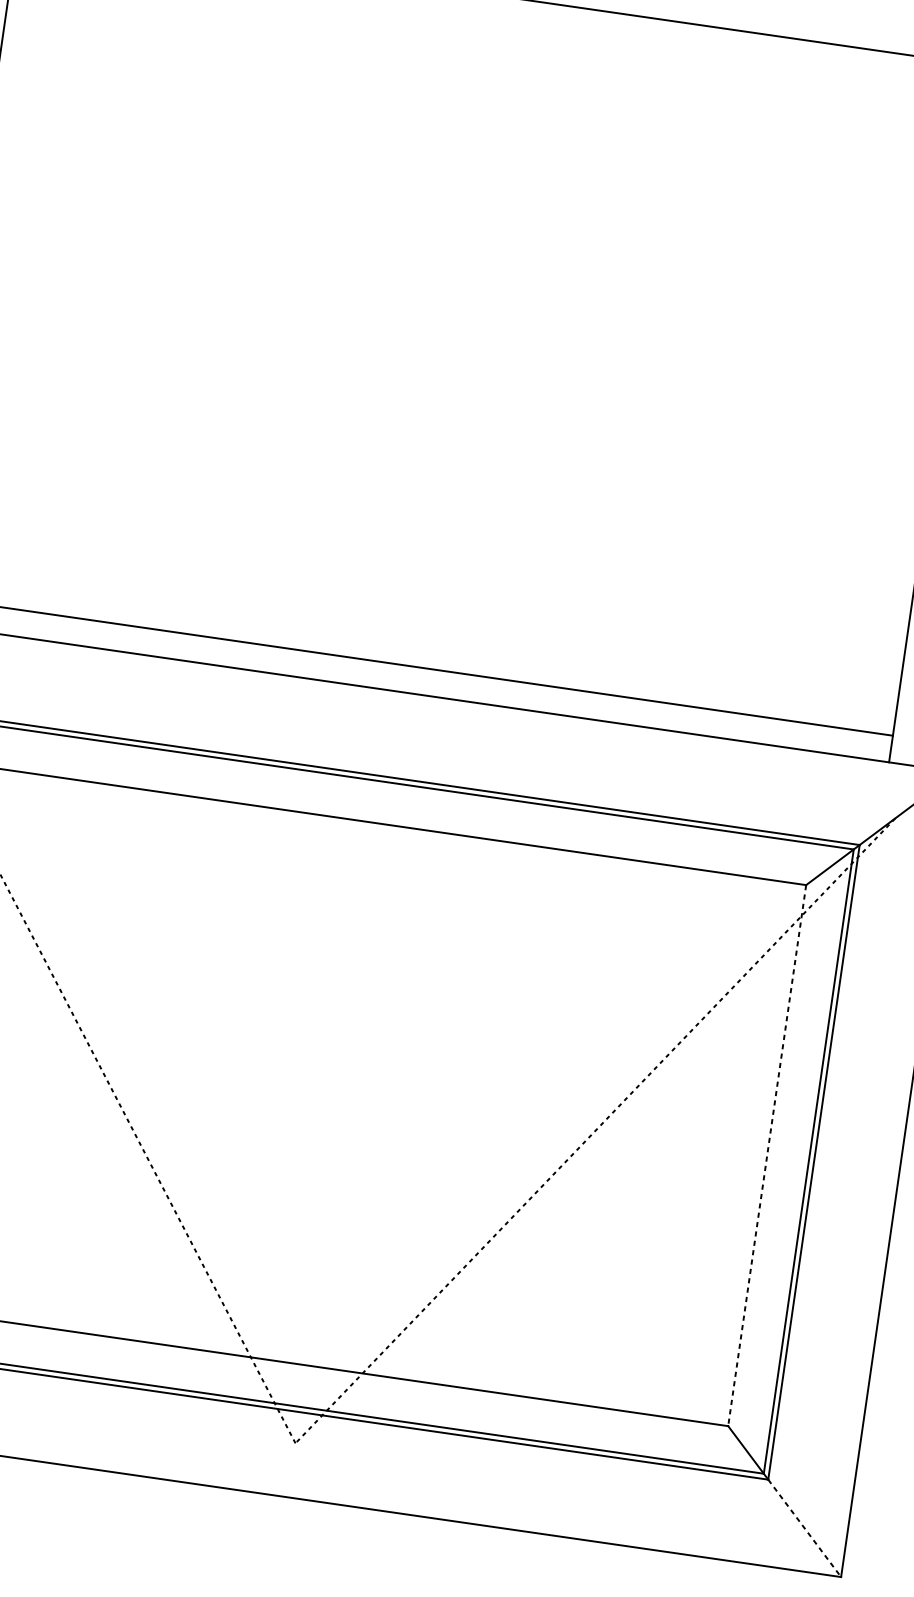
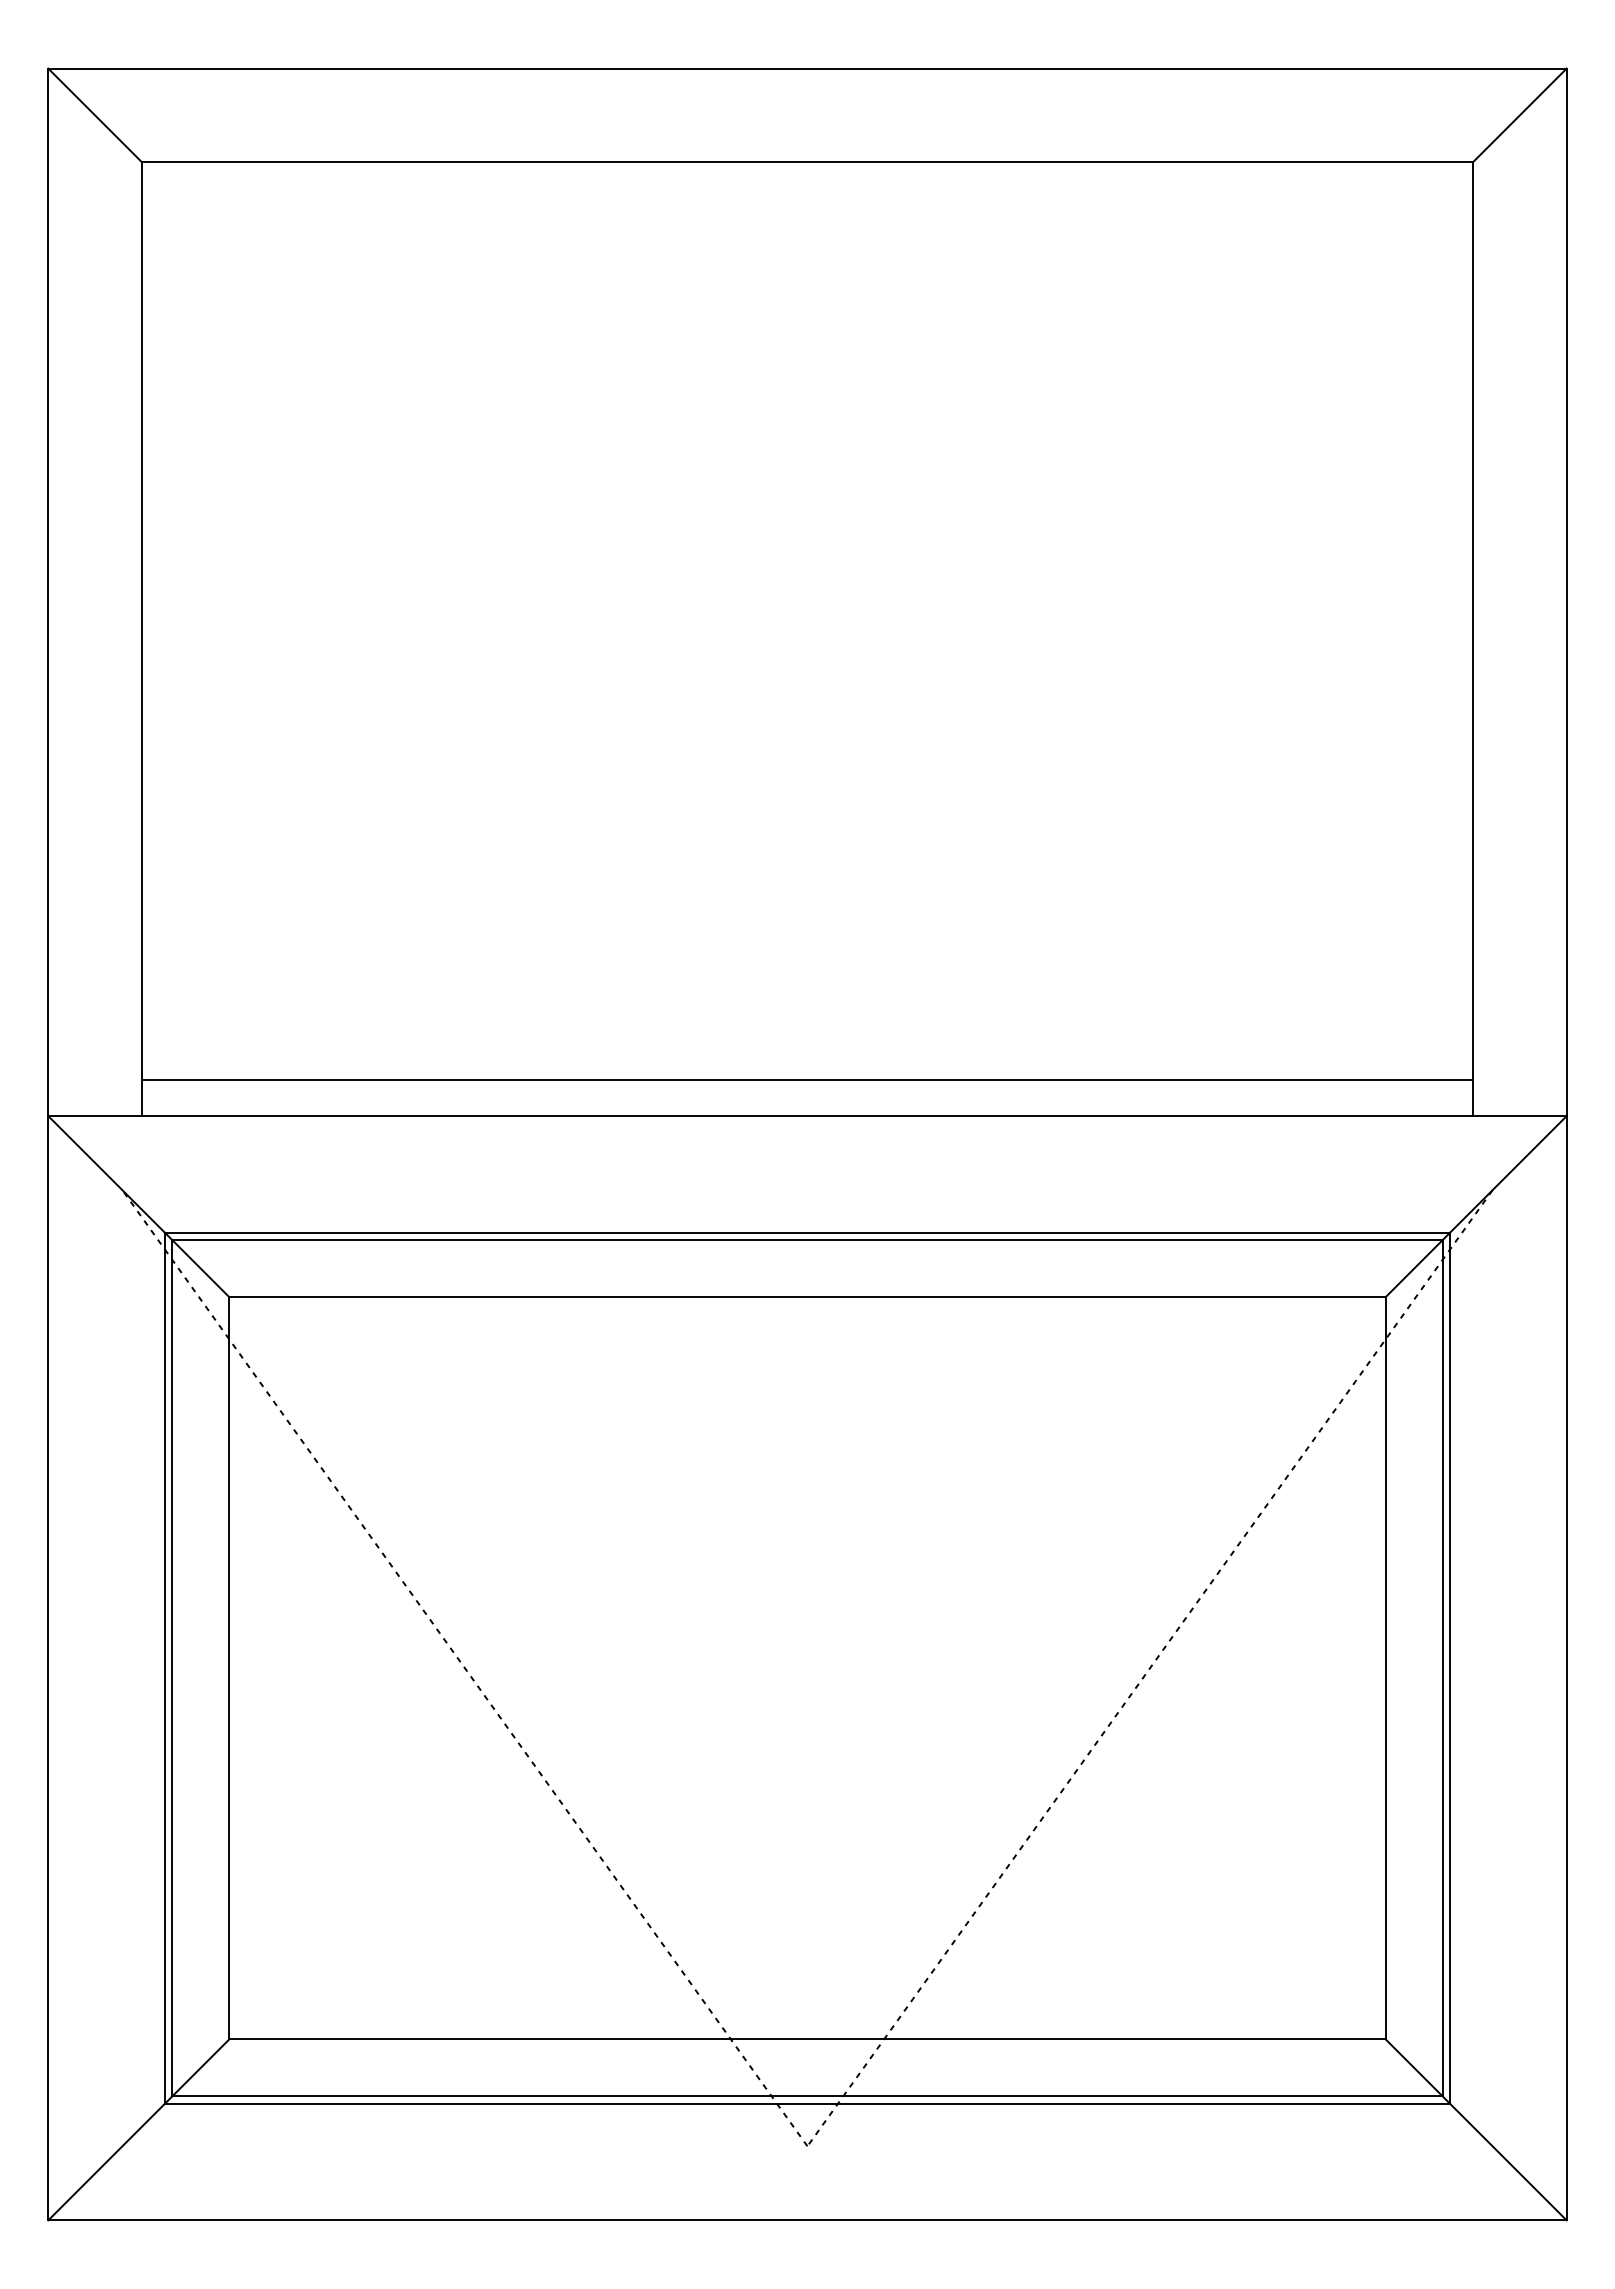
line: (767, 1155) -> (1385, 1668), dashed -> solid
line: (804, 1528) -> (1508, 2161), dashed -> solid

